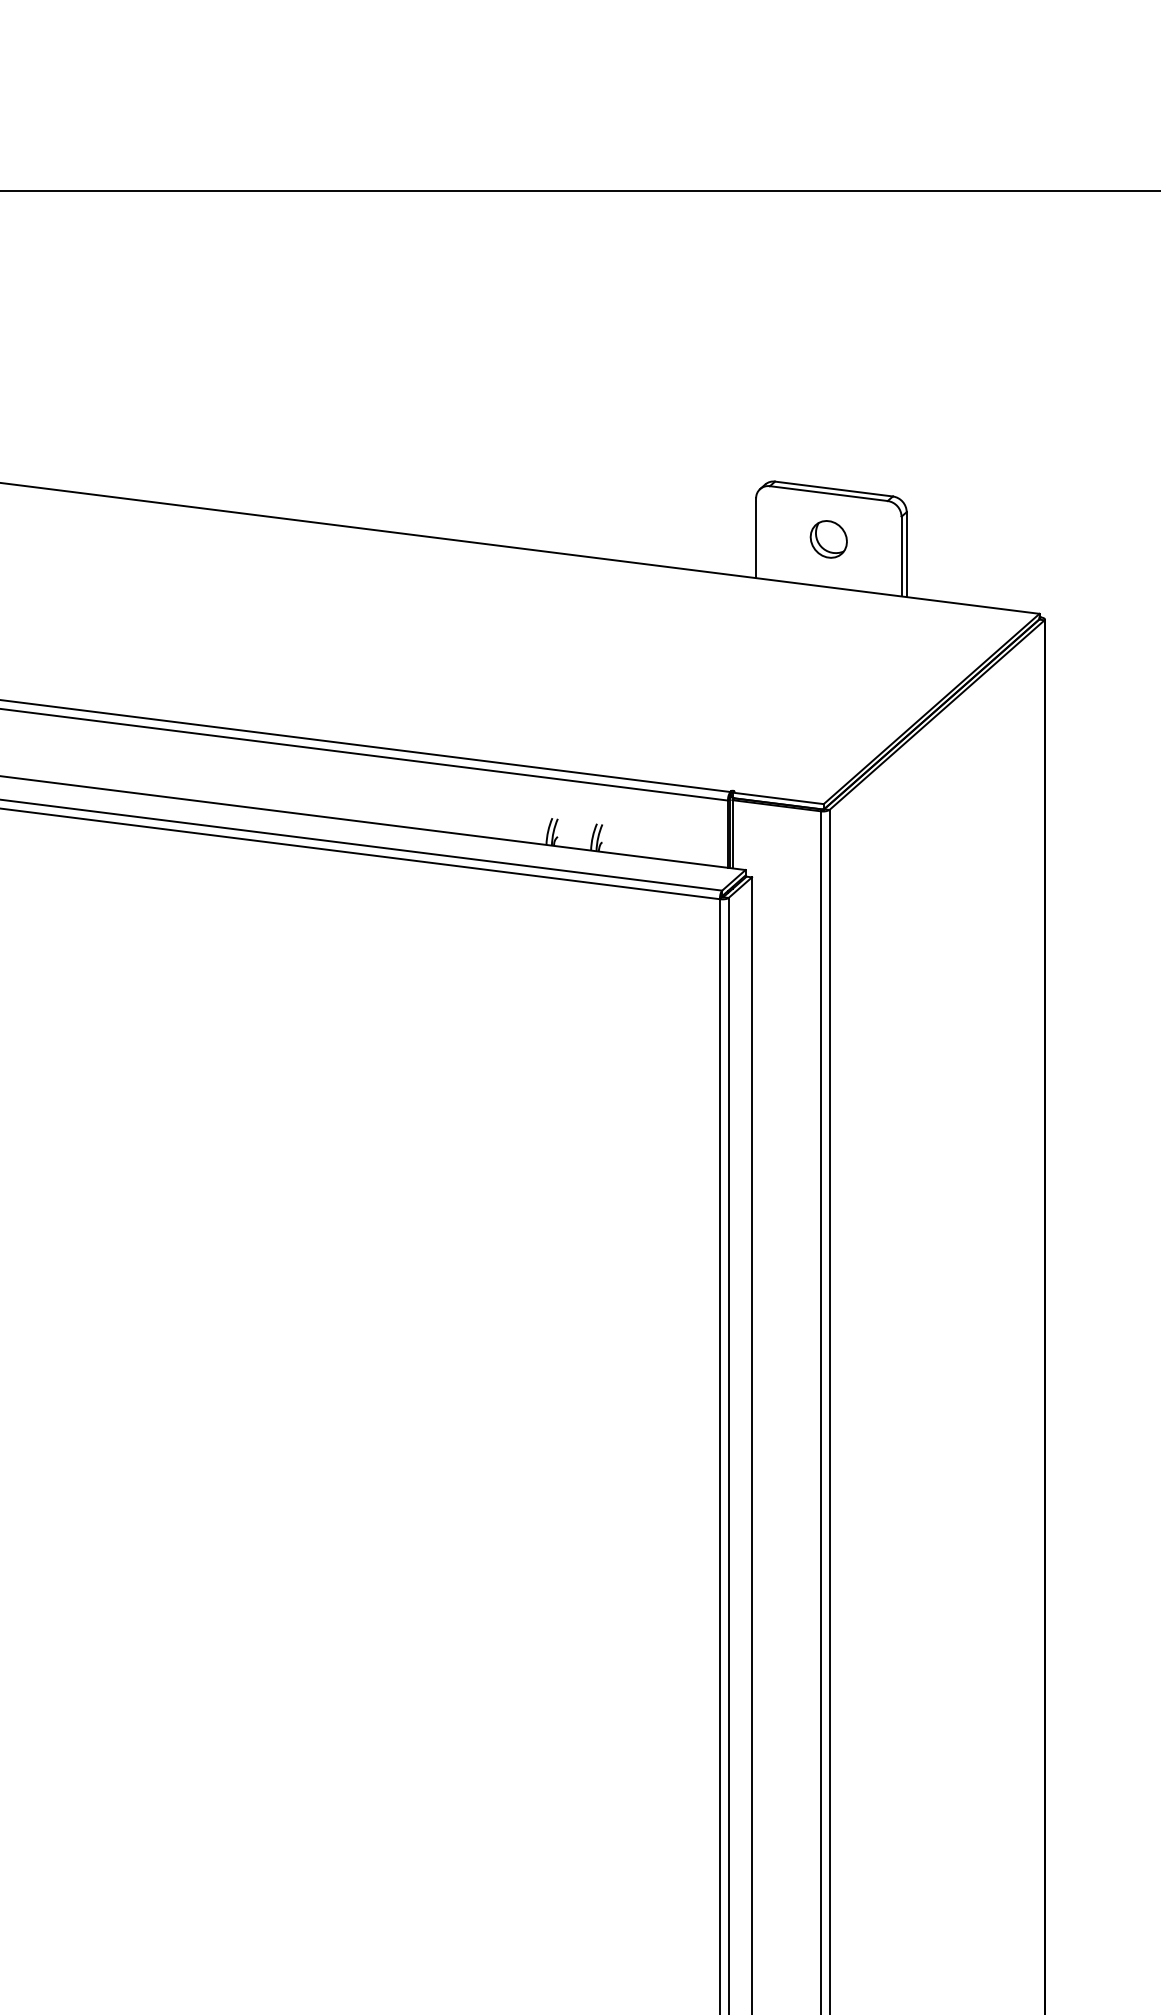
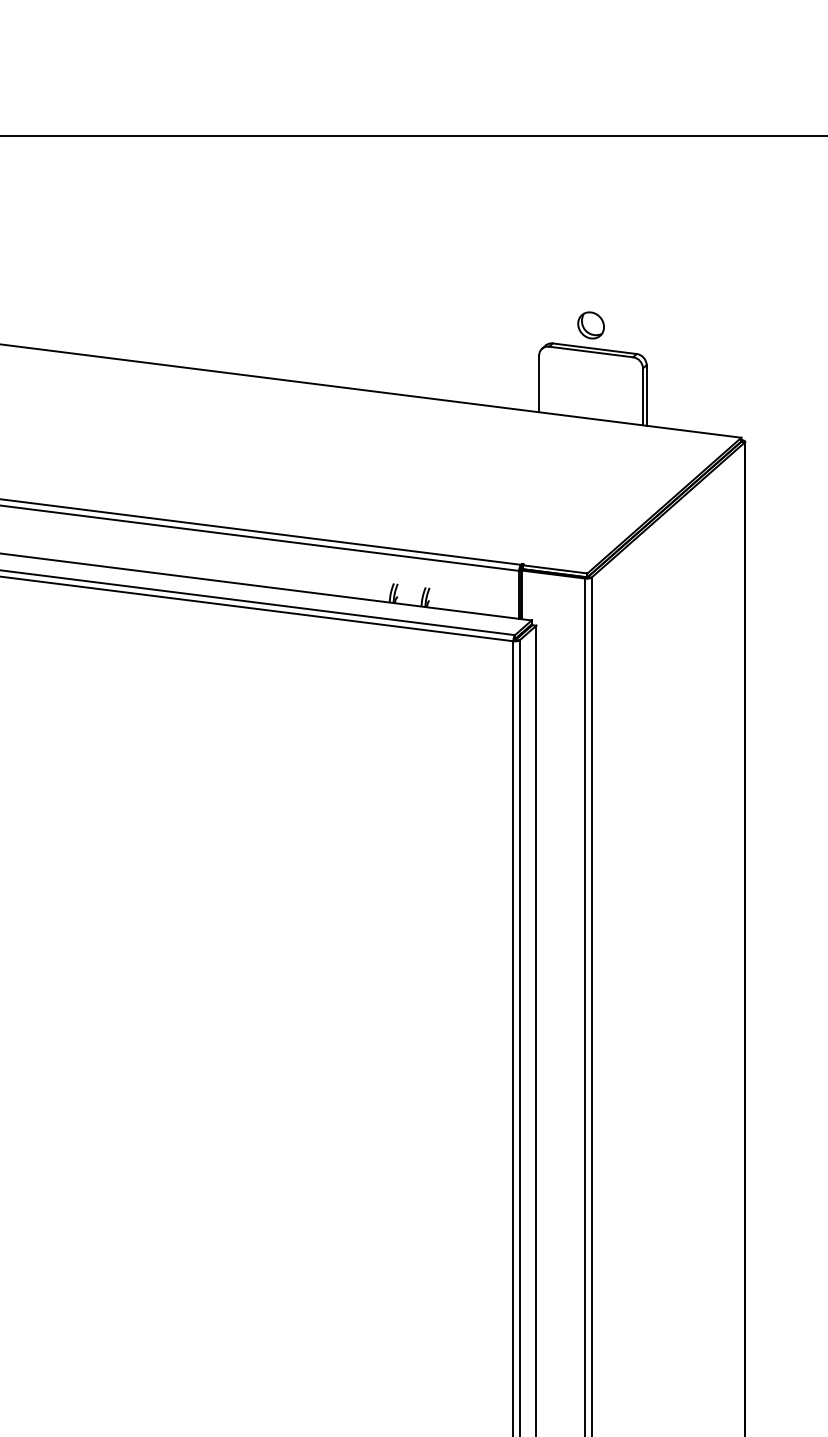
part: (828, 539) -> (590, 325), moved

